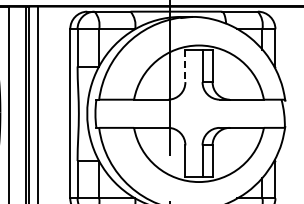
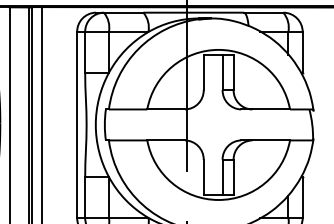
line: (185, 66) -> (203, 72), dashed -> solid

